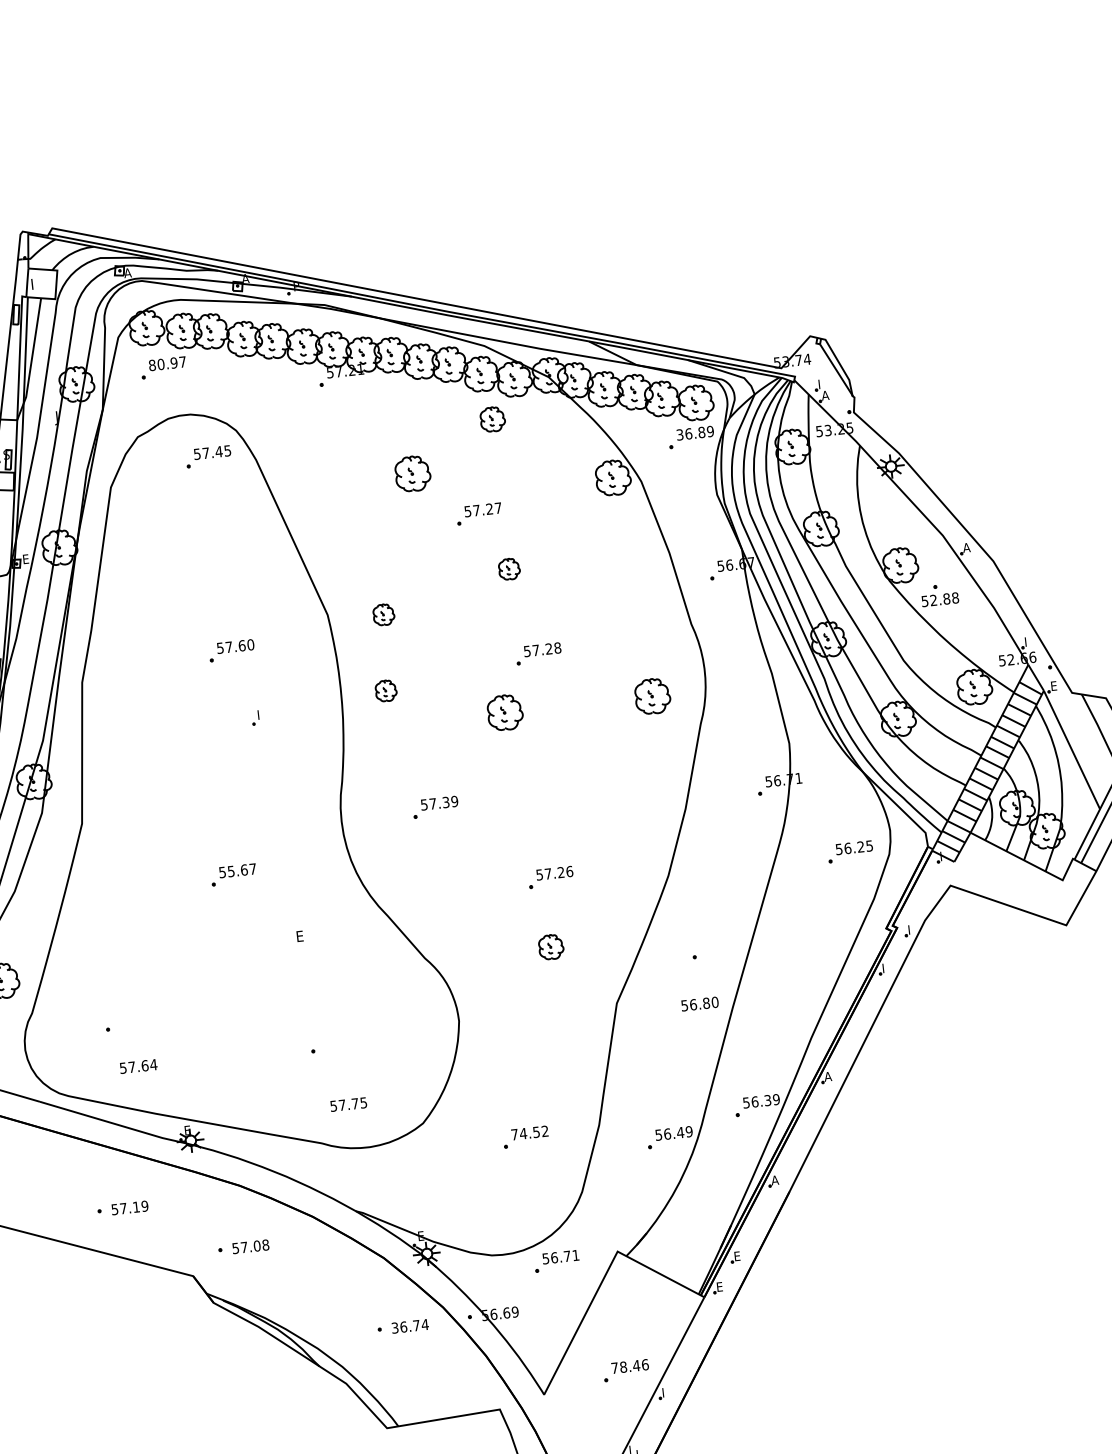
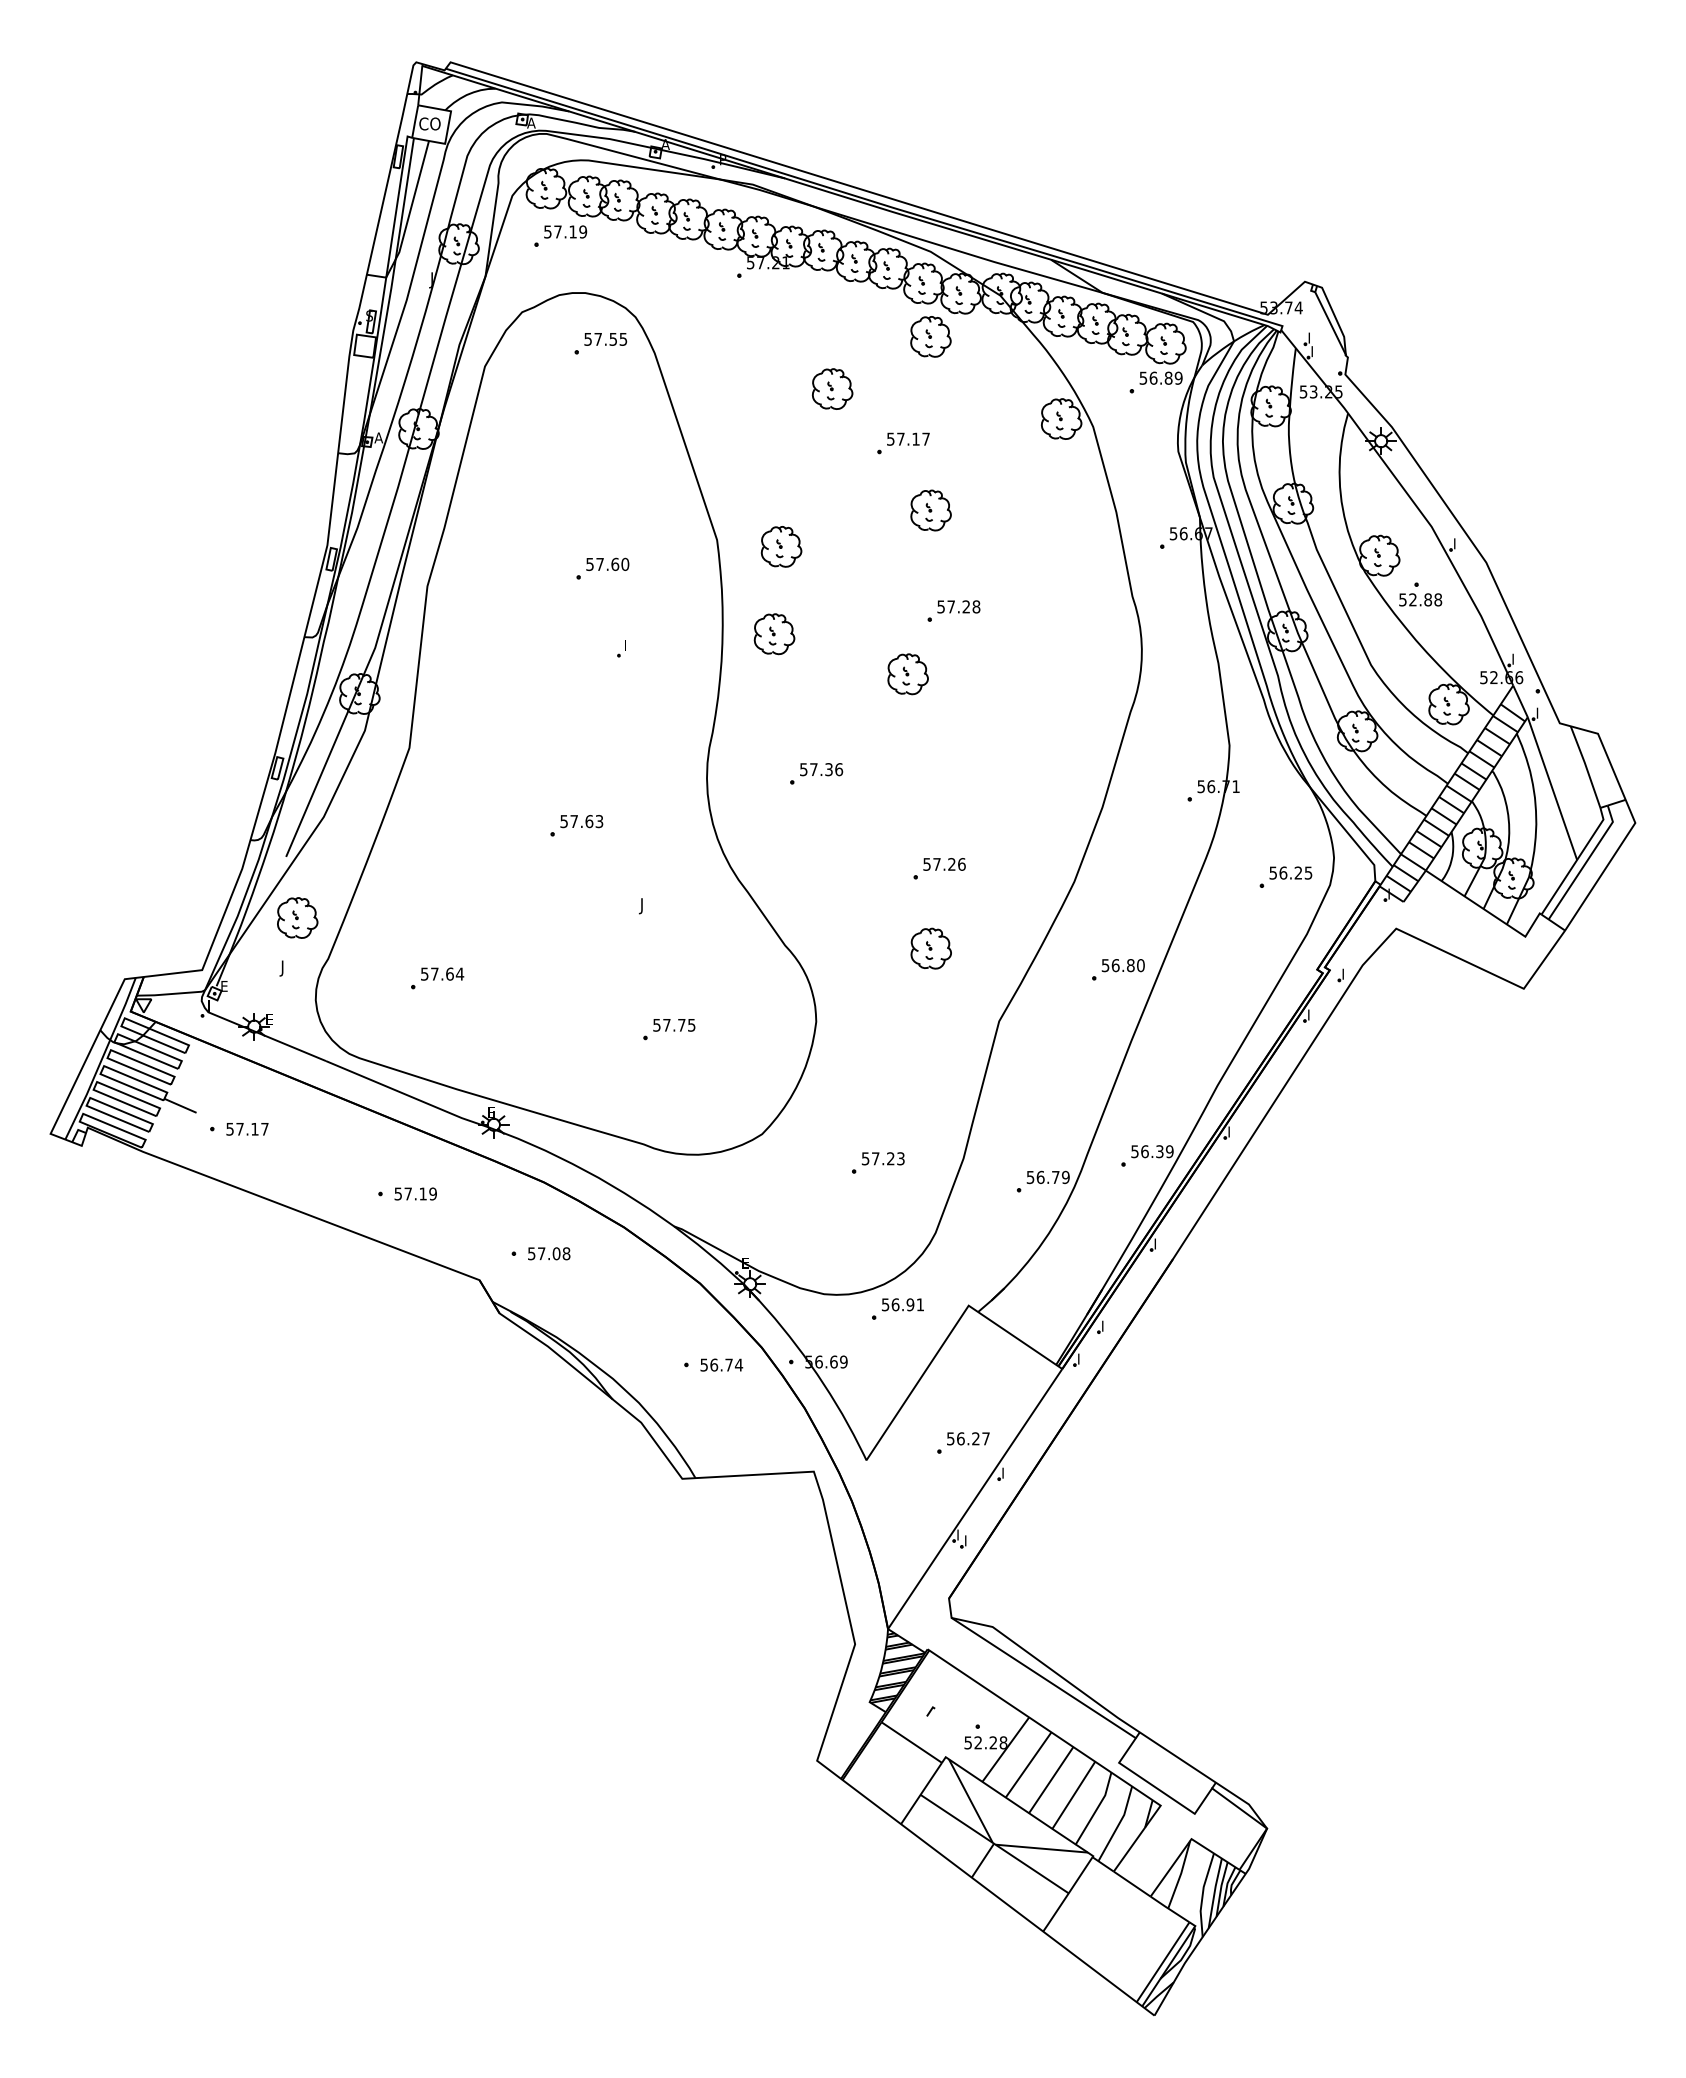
text: (39, 283) -> (429, 123), I -> CO
text: (167, 363) -> (565, 231), 80.97 -> 57.19
text: (825, 395) -> (1314, 351), A -> I
part: (492, 419) -> (930, 336), size x1.43
text: (680, 434) -> (1143, 377), 36.89 -> 56.89
text: (219, 451) -> (613, 339), 57.45 -> 57.55
text: (489, 508) -> (915, 438), 57.27 -> 57.17
text: (966, 547) -> (1457, 543), A -> I
text: (25, 558) -> (378, 437), E -> A
part: (508, 569) -> (930, 510), size x1.67
part: (383, 614) -> (781, 546), size x1.67
text: (1054, 685) -> (1540, 712), E -> I
part: (386, 691) -> (774, 634), size x1.67
part: (652, 696) -> (1078, 674), removed
text: (455, 801) -> (839, 769), 57.39 -> 57.36
text: (241, 870) -> (586, 821), 55.67 -> 57.63
text: (299, 938) -> (643, 906), E -> J
part: (550, 947) -> (930, 948), size x1.43
text: (699, 1004) -> (1122, 965), moved
text: (138, 1065) -> (442, 973), moved
text: (827, 1076) -> (1231, 1131), A -> I
text: (348, 1104) -> (674, 1025), moved
text: (529, 1132) -> (882, 1158), 74.52 -> 57.23
text: (680, 1132) -> (1055, 1177), 56.49 -> 56.79
text: (774, 1179) -> (1157, 1243), A -> I
text: (737, 1255) -> (1105, 1325), E -> I
text: (567, 1256) -> (910, 1304), 56.71 -> 56.91
text: (719, 1286) -> (1081, 1358), E -> I
text: (394, 1327) -> (703, 1364), 36.74 -> 56.74
text: (630, 1366) -> (968, 1438), 78.46 -> 56.27

